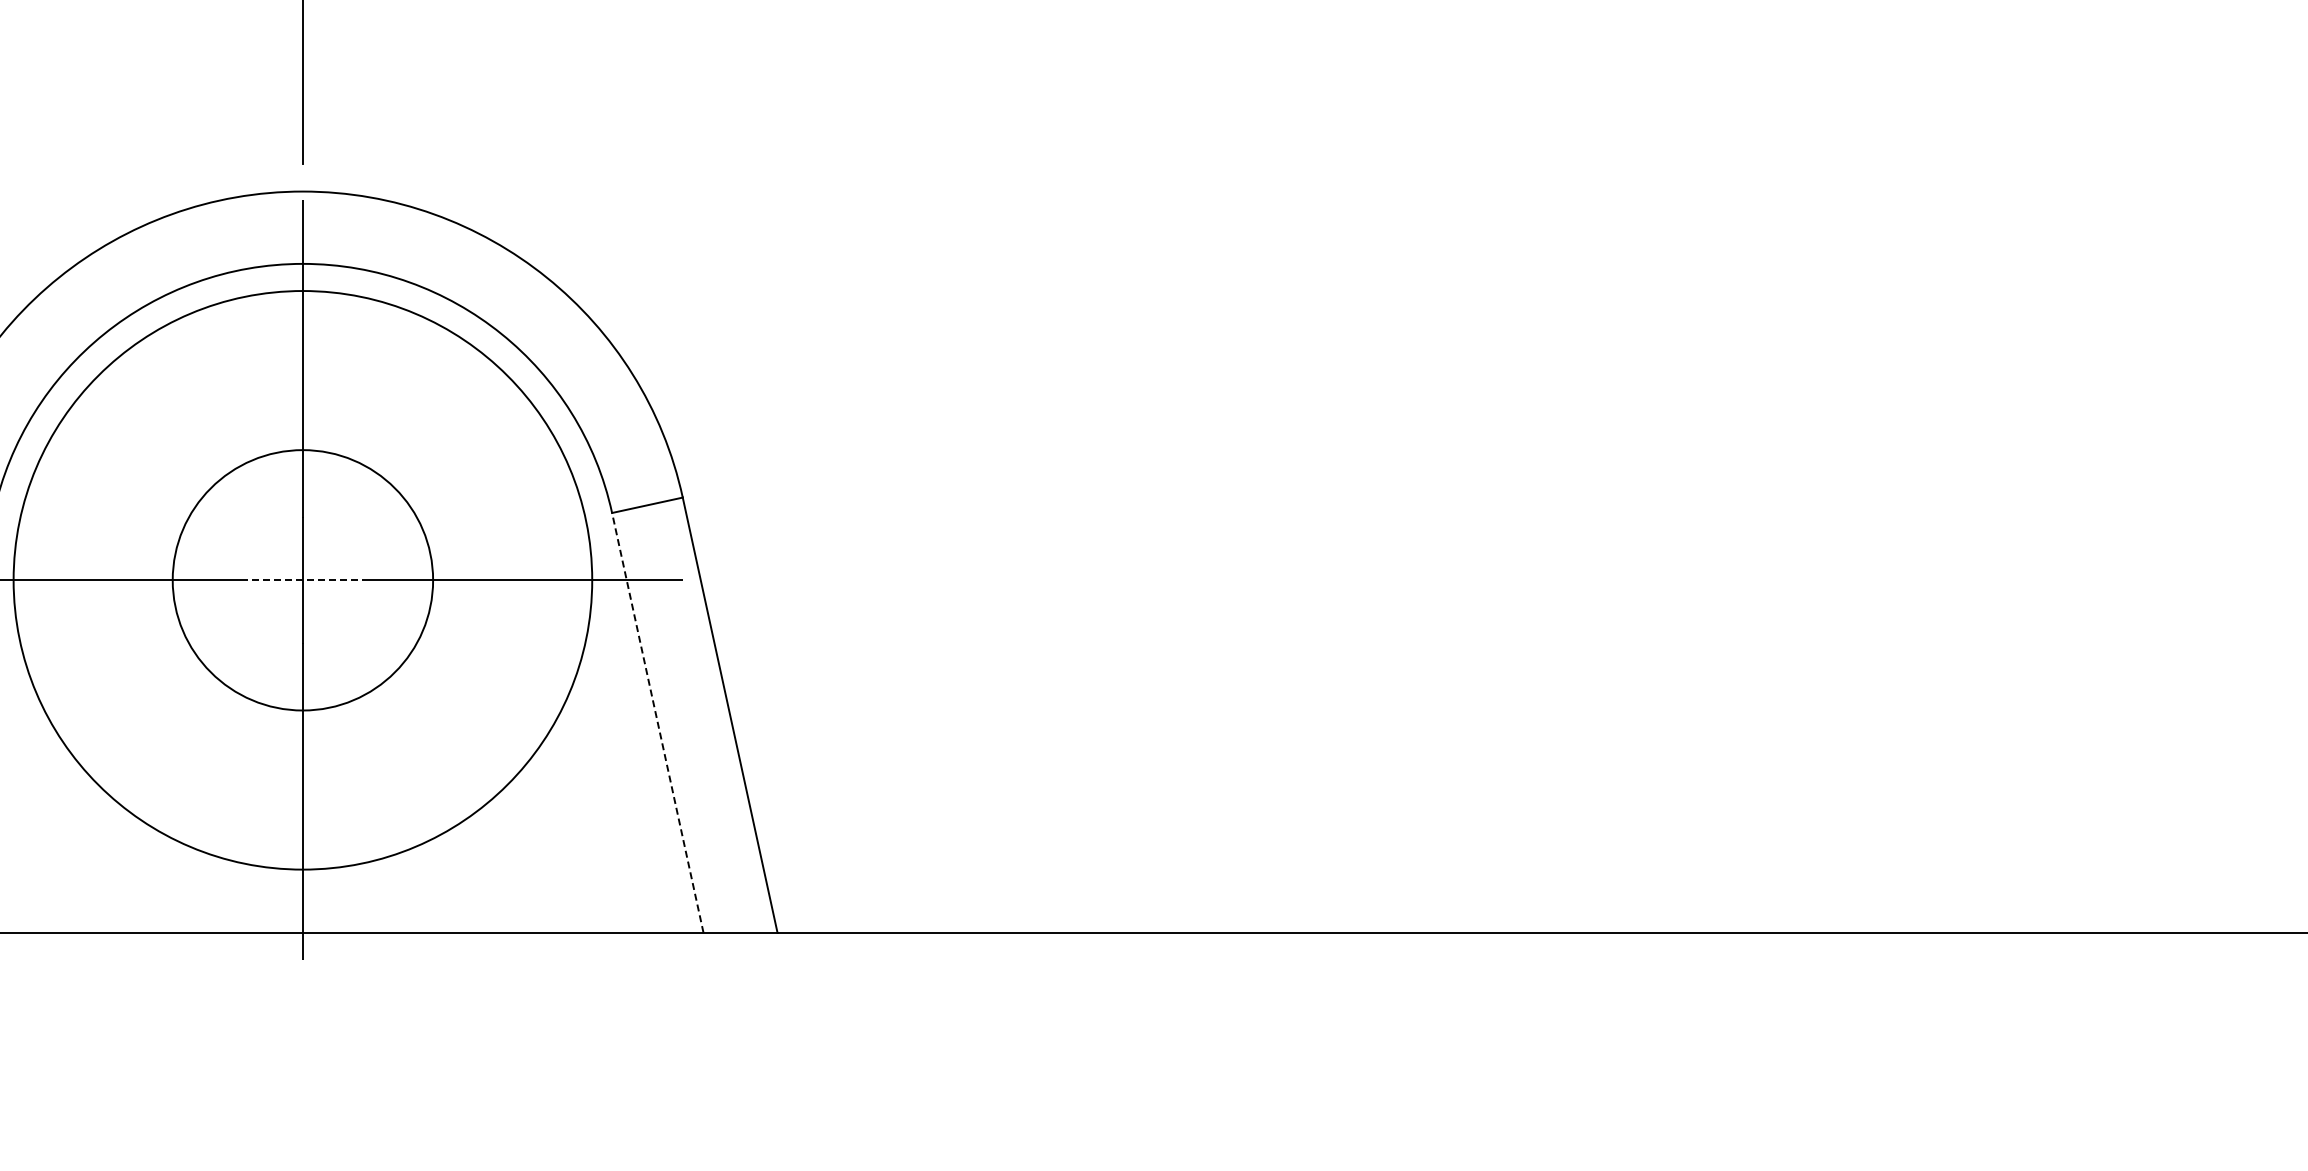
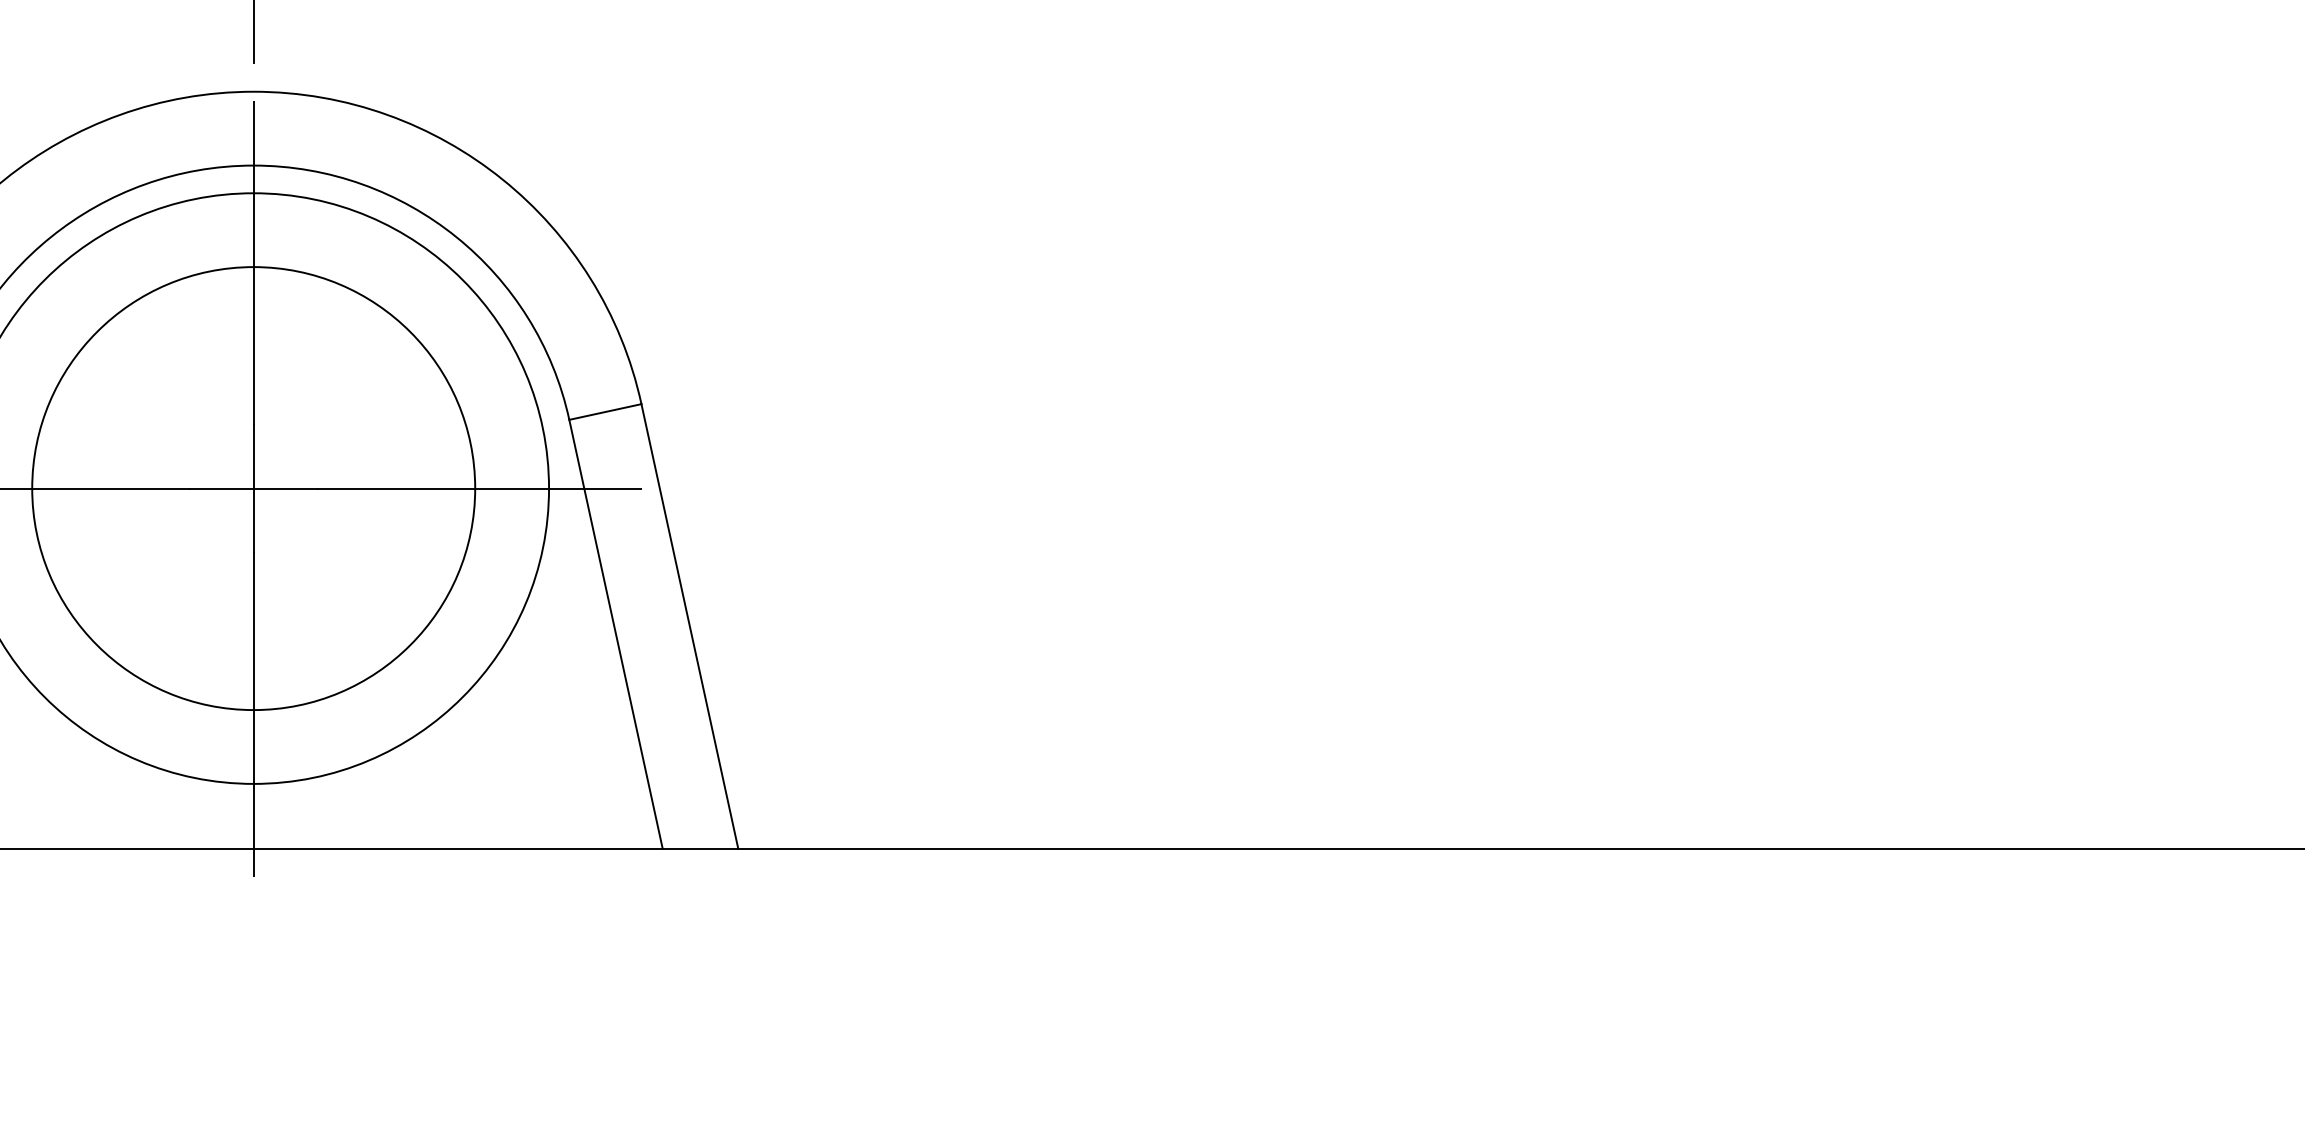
circle: (302, 580) -> (253, 488), size x1.67
line: (303, 580) -> (254, 488), dashed -> solid
line: (657, 722) -> (615, 633), dashed -> solid

